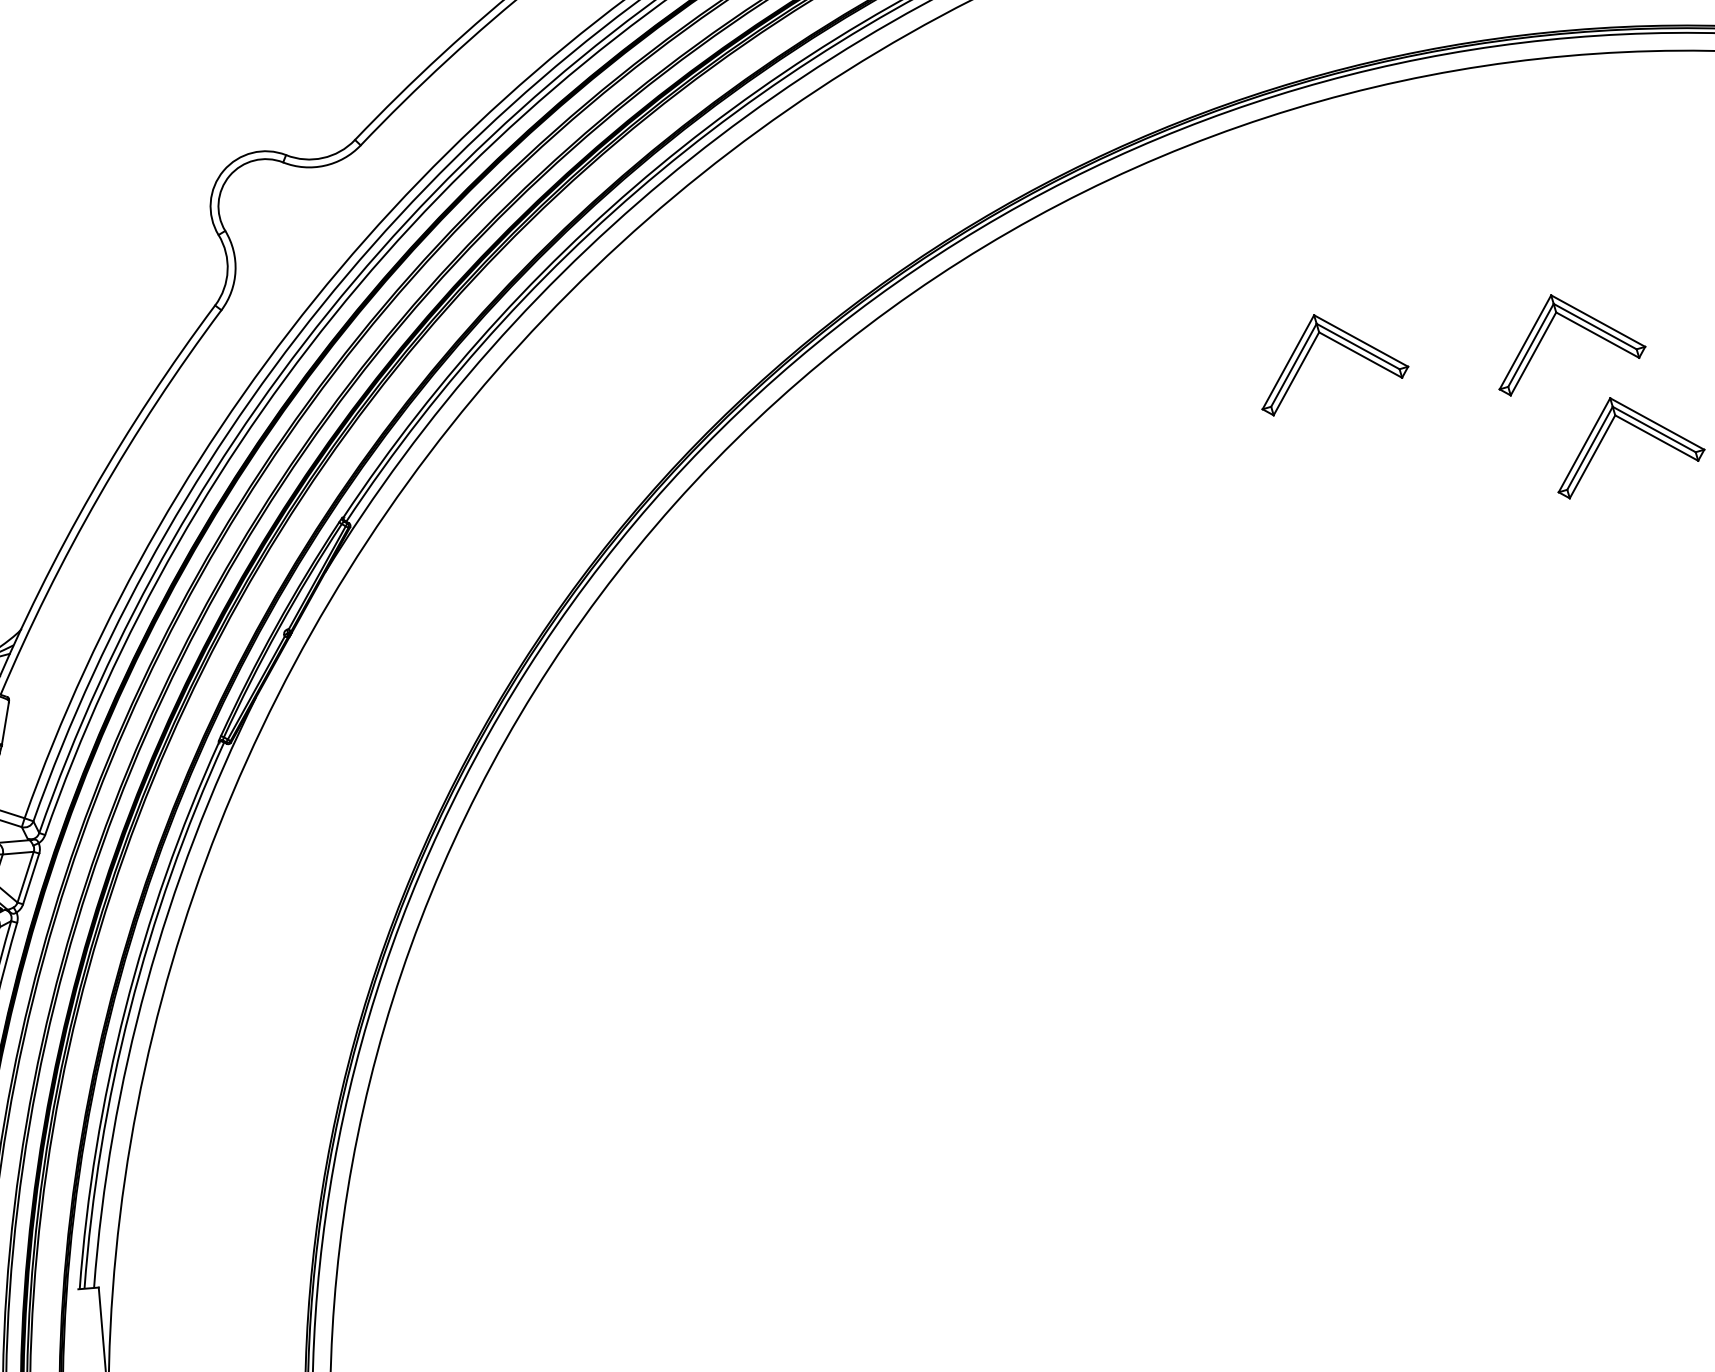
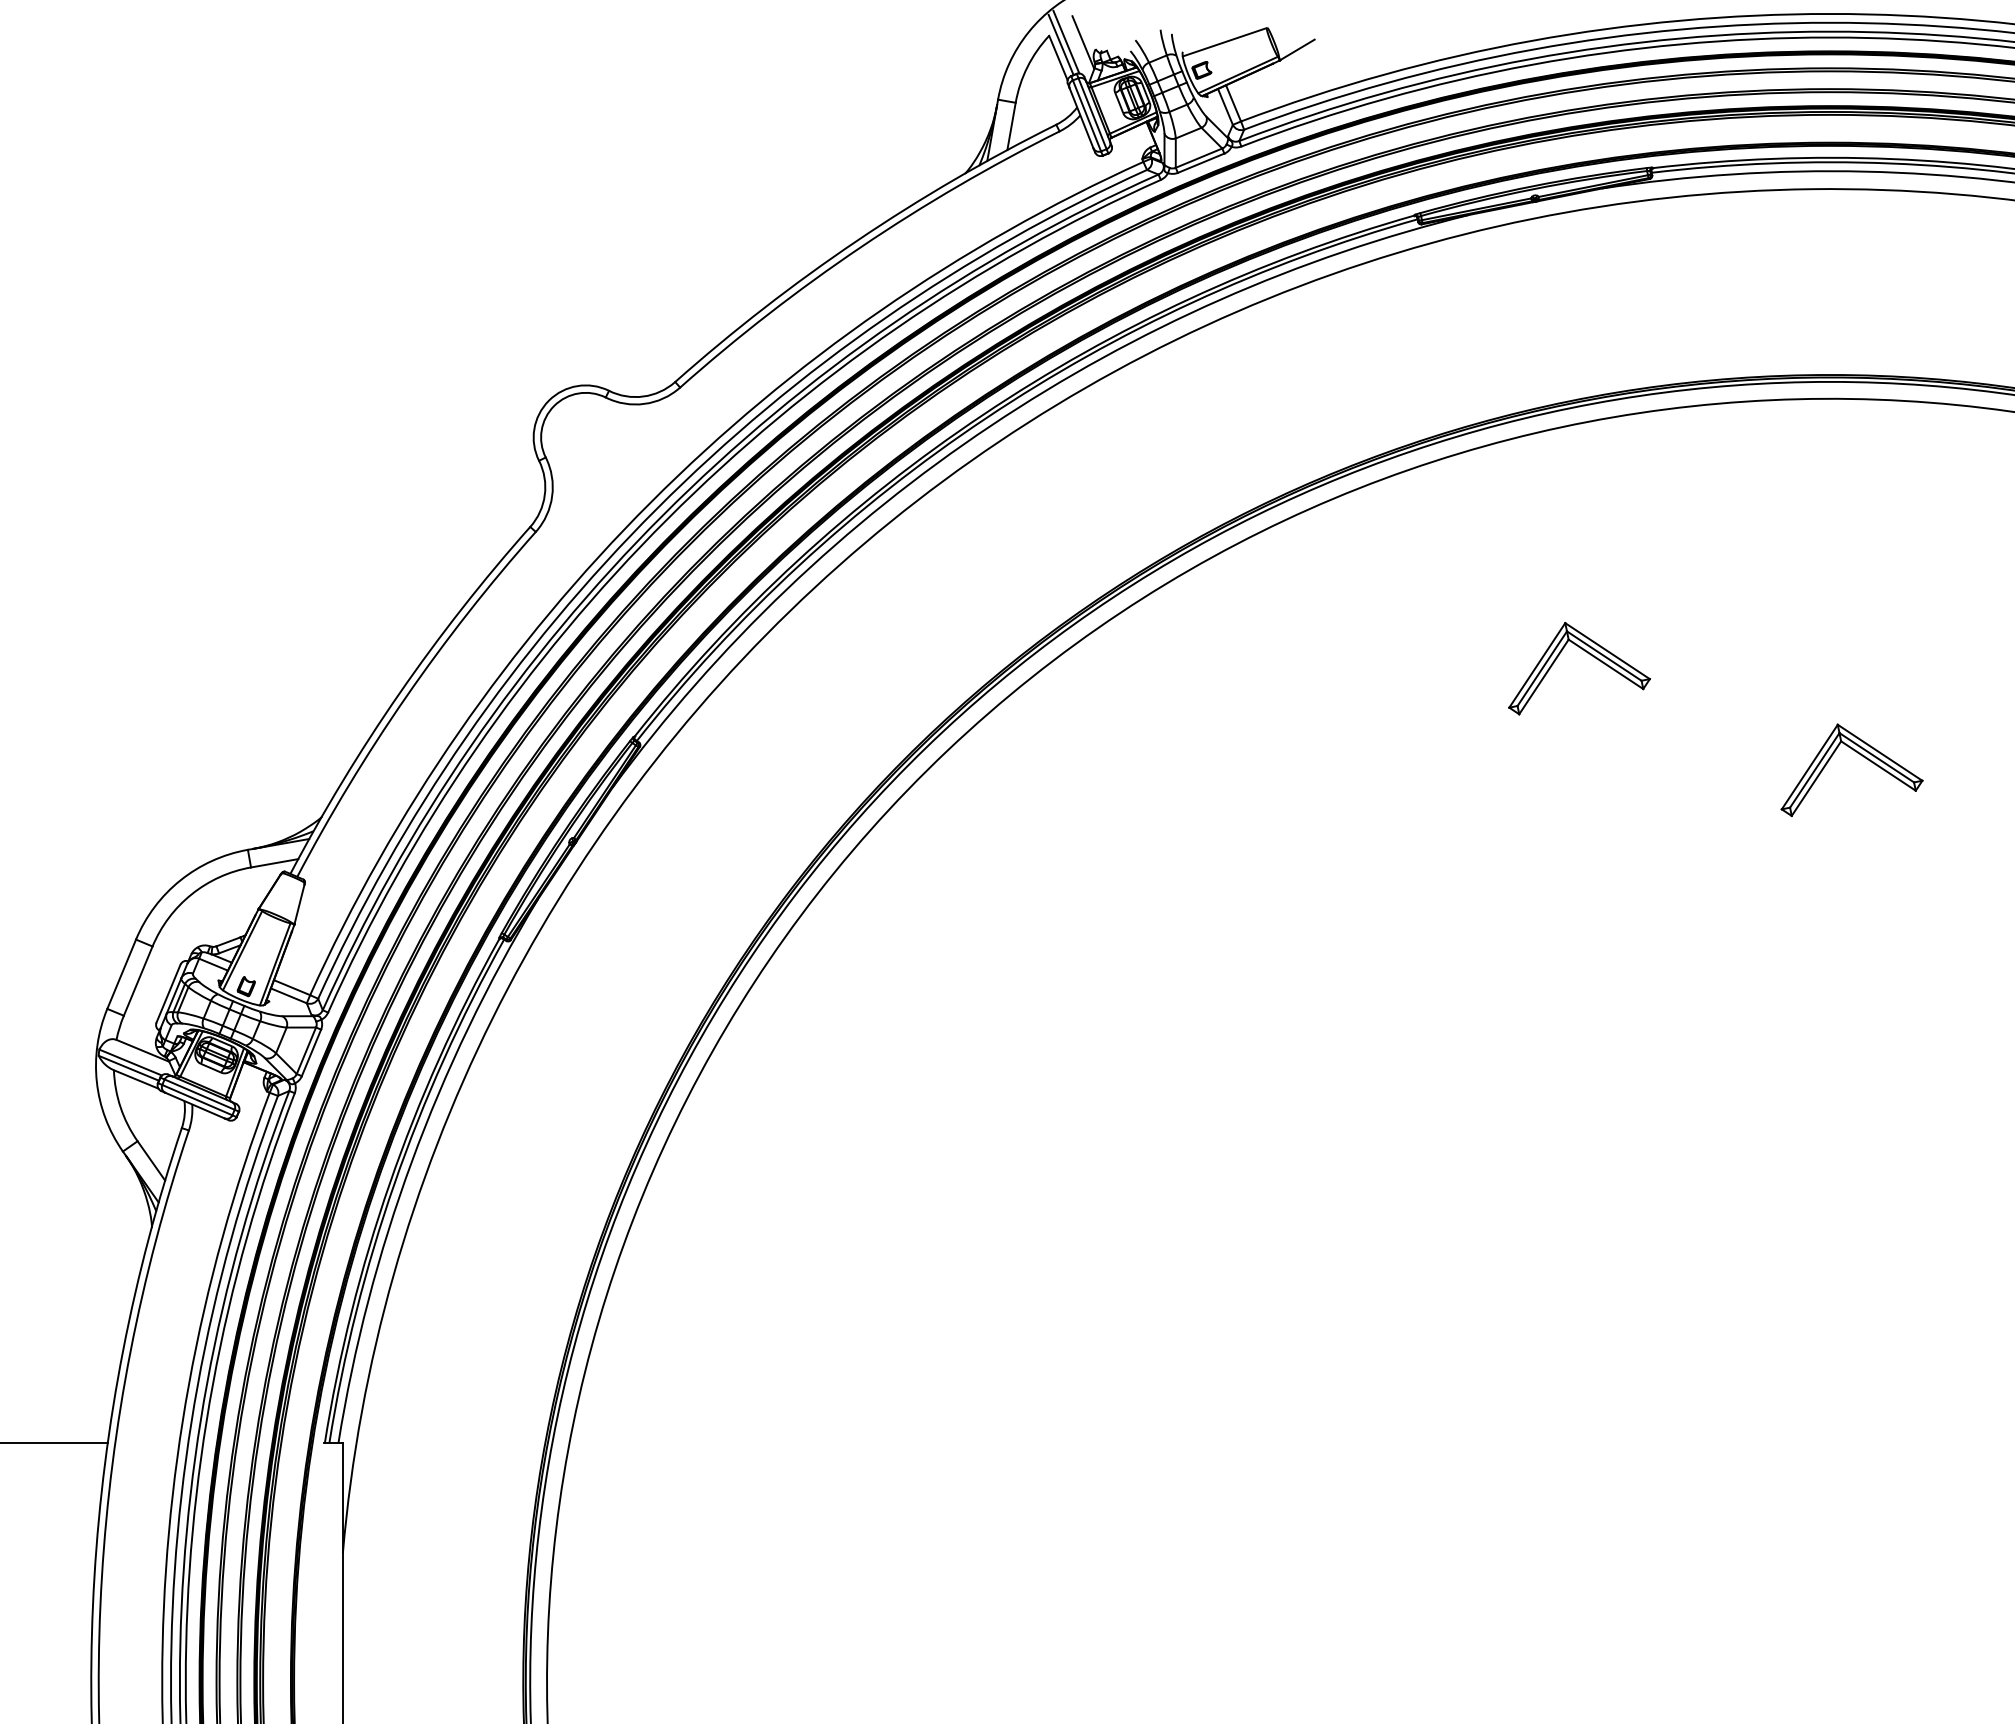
part: (1577, 325) -> (1812, 653), removed

